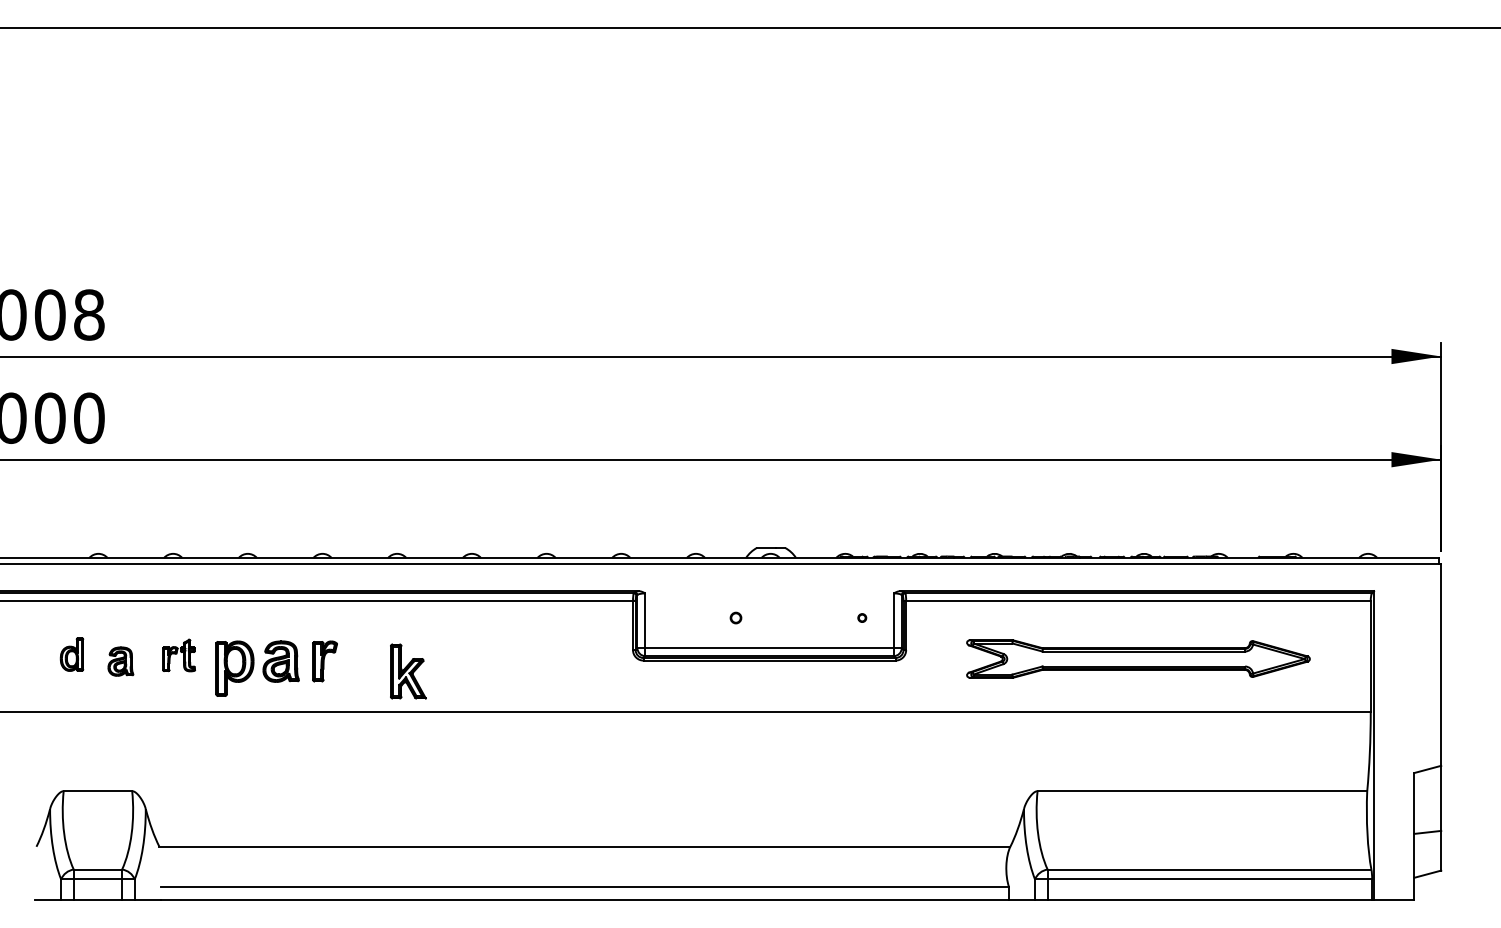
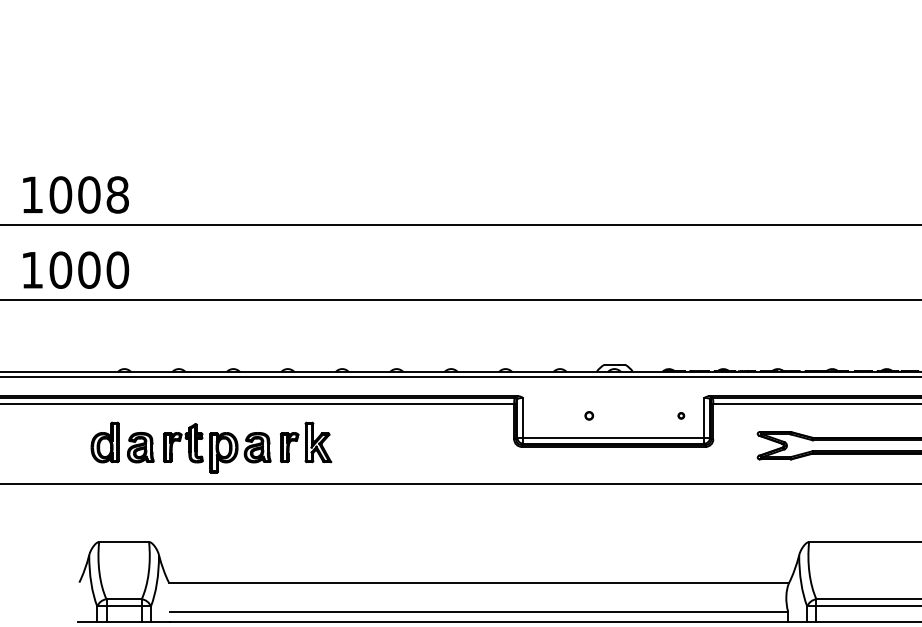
part: (71, 654) -> (104, 442), size x1.67
part: (178, 655) -> (182, 443), size x1.67
part: (120, 661) -> (140, 447), size x1.43
part: (408, 671) -> (318, 442), moved

